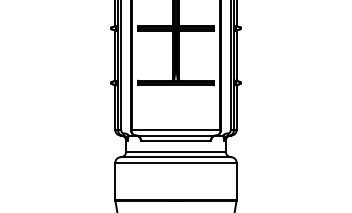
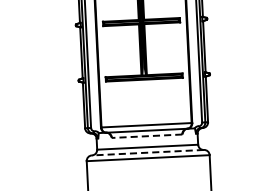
line: (176, 140) -> (147, 135), solid -> dashed
line: (175, 157) -> (147, 153), solid -> dashed

